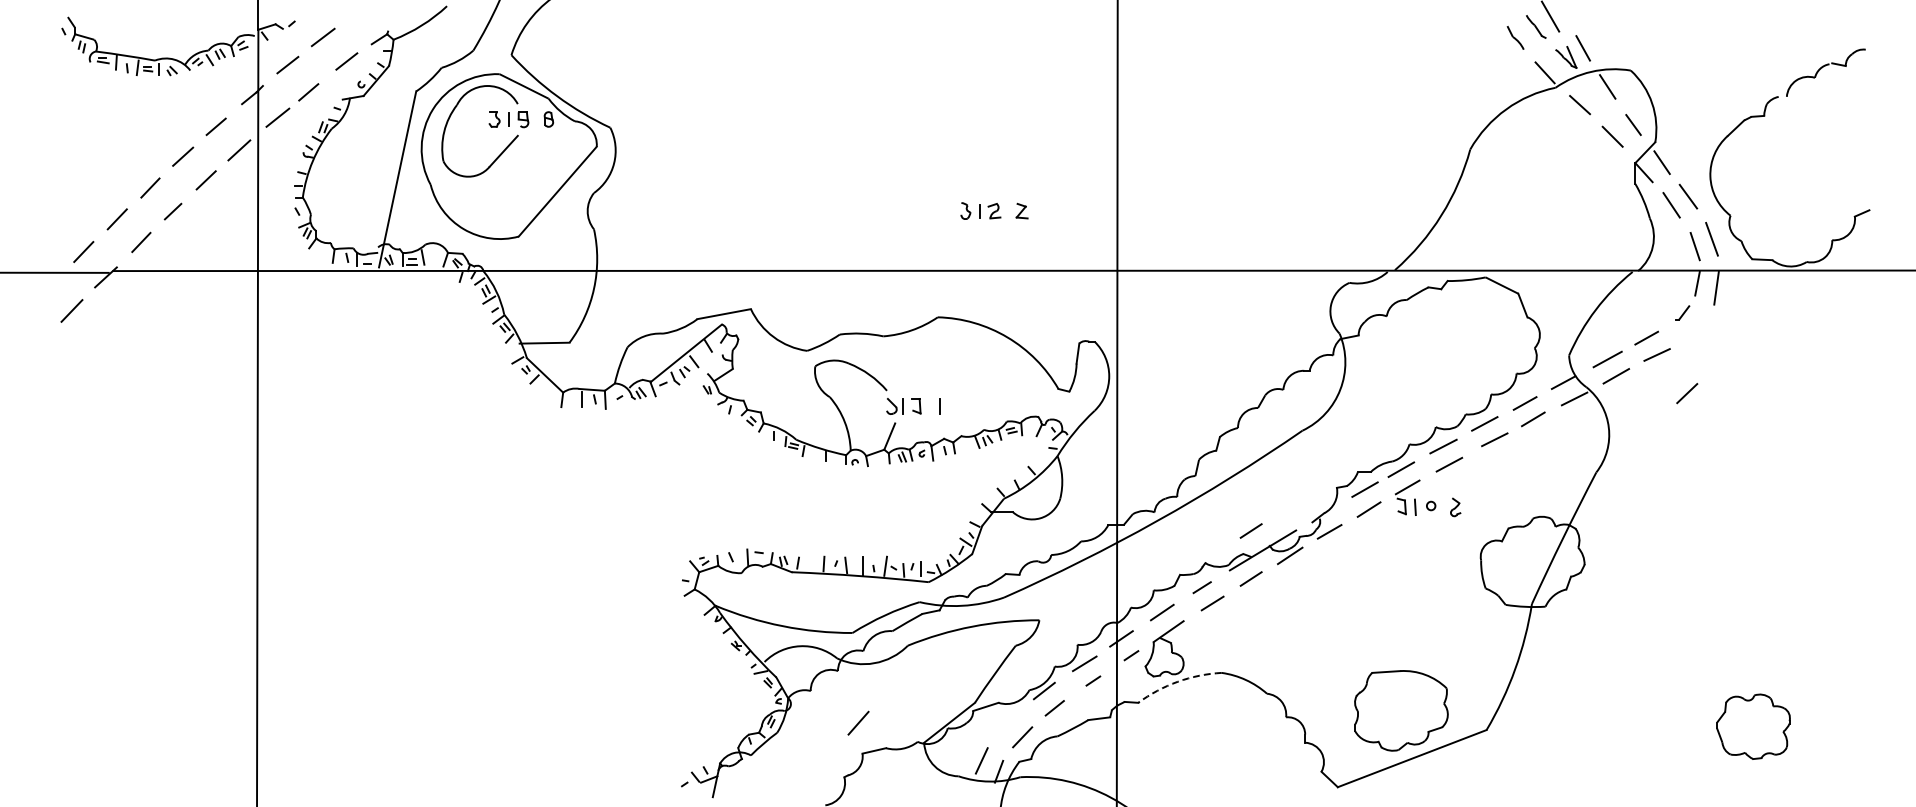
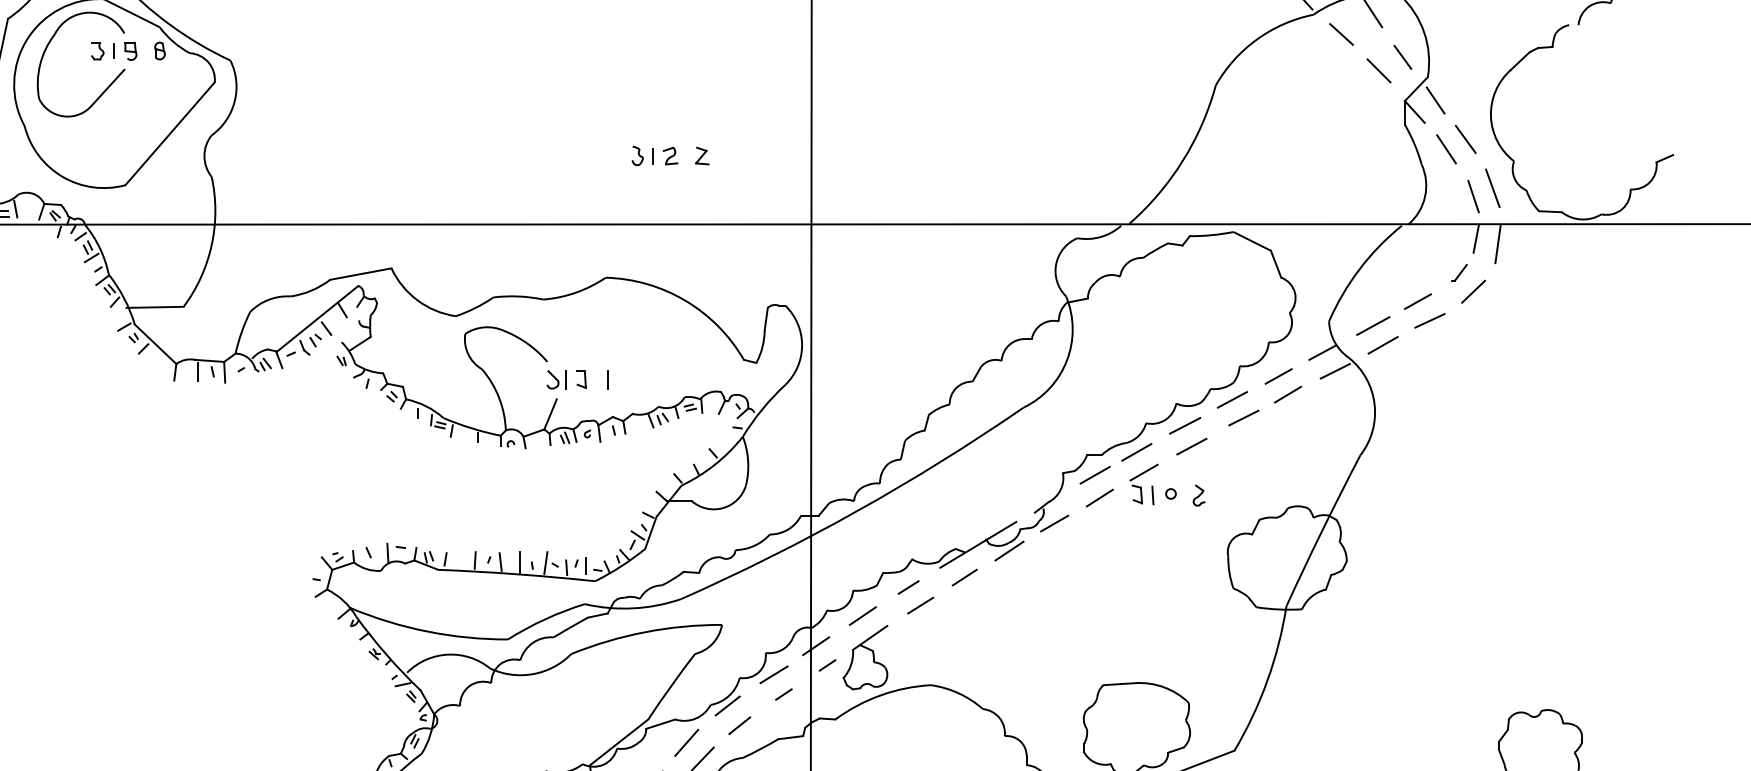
line: (1687, 393) -> (1473, 291), moved
line: (1250, 530) -> (963, 522), removed
arc: (1177, 681) -> (880, 695), dashed -> solid
line: (858, 722) -> (686, 742), moved

